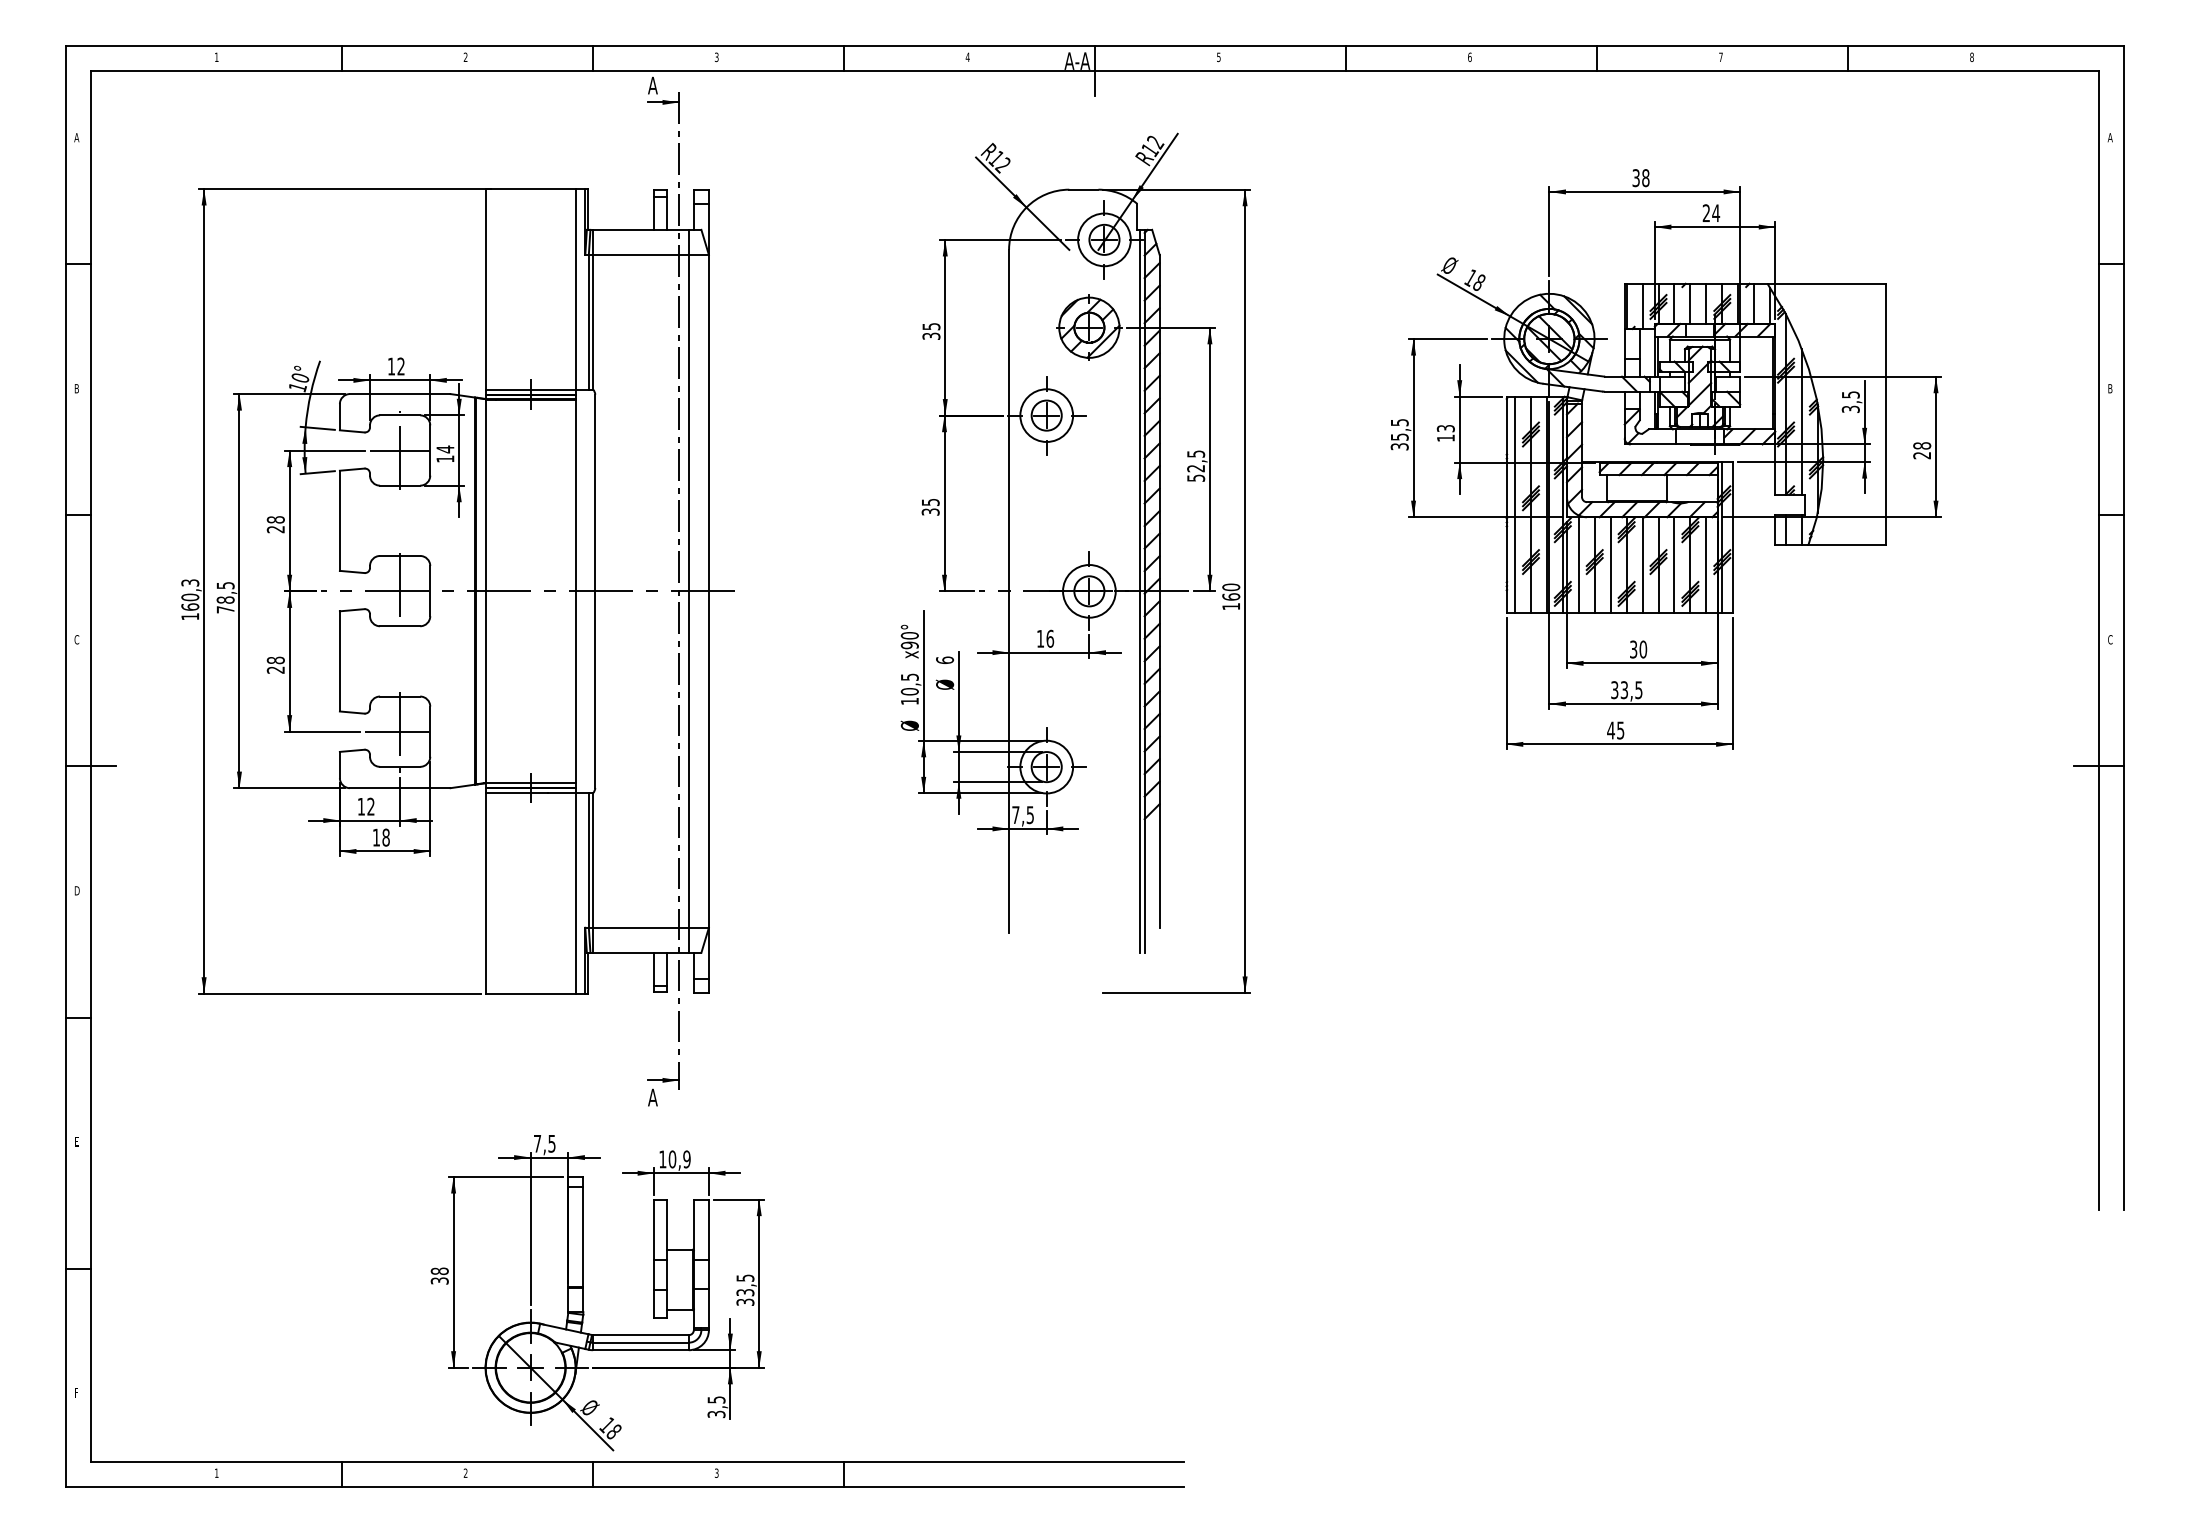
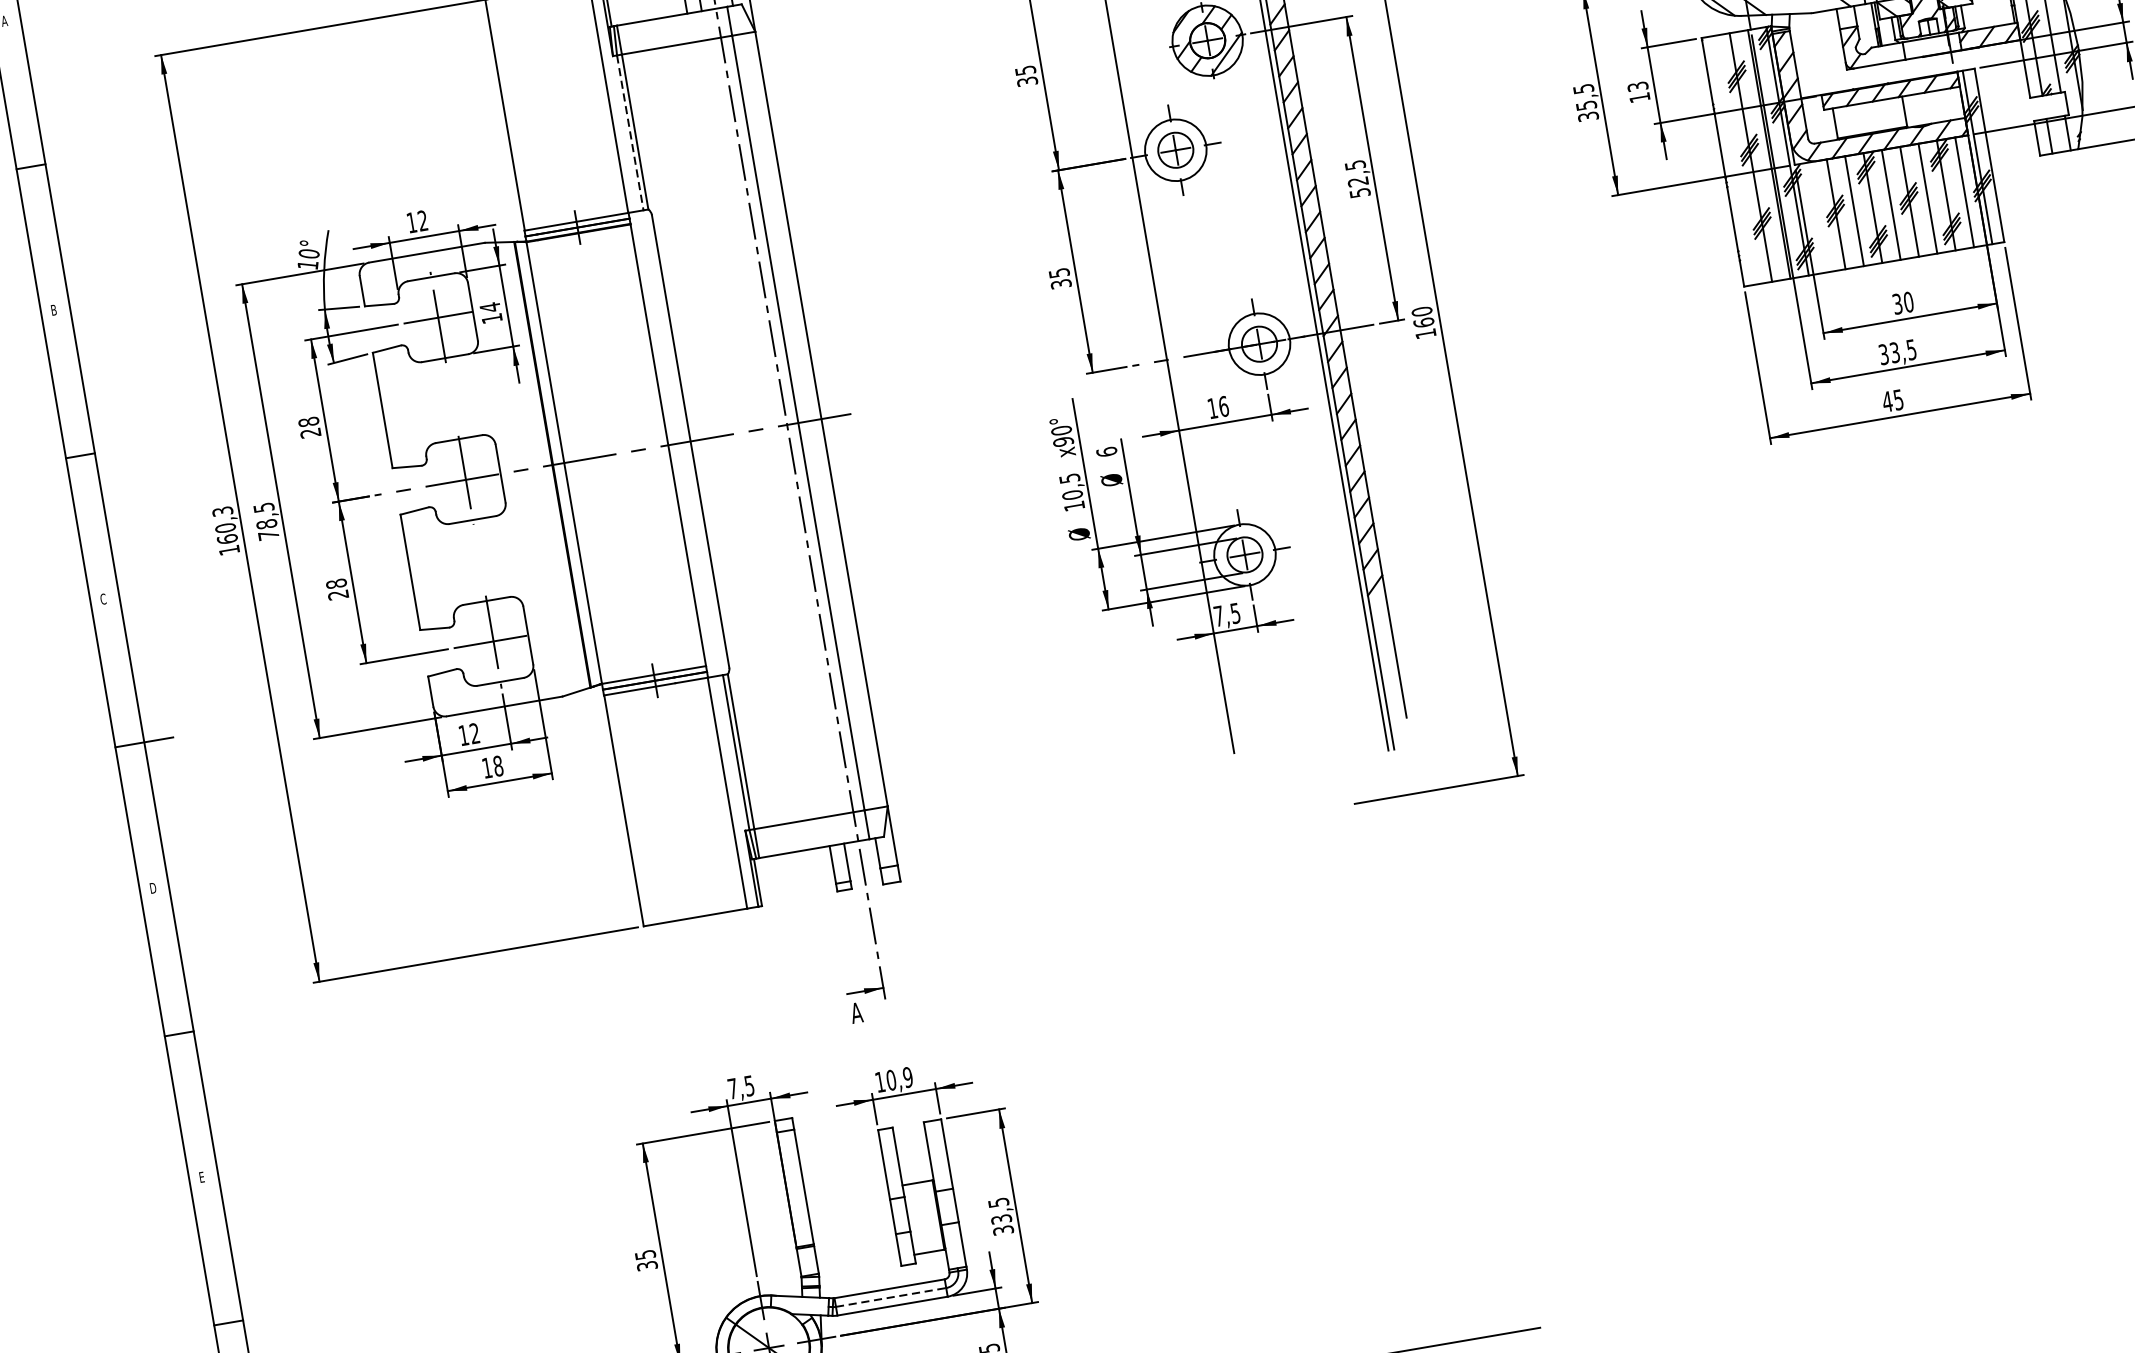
line: (588, 322) -> (629, 133), solid -> dashed
line: (1515, 504) -> (1733, 160), removed
line: (1578, 564) -> (1817, 217), removed
text: (439, 1271) -> (645, 1255), 38 -> 35
line: (640, 1342) -> (890, 1297), solid -> dashed

